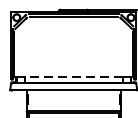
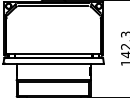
line: (73, 77) -> (53, 53), dashed -> solid

